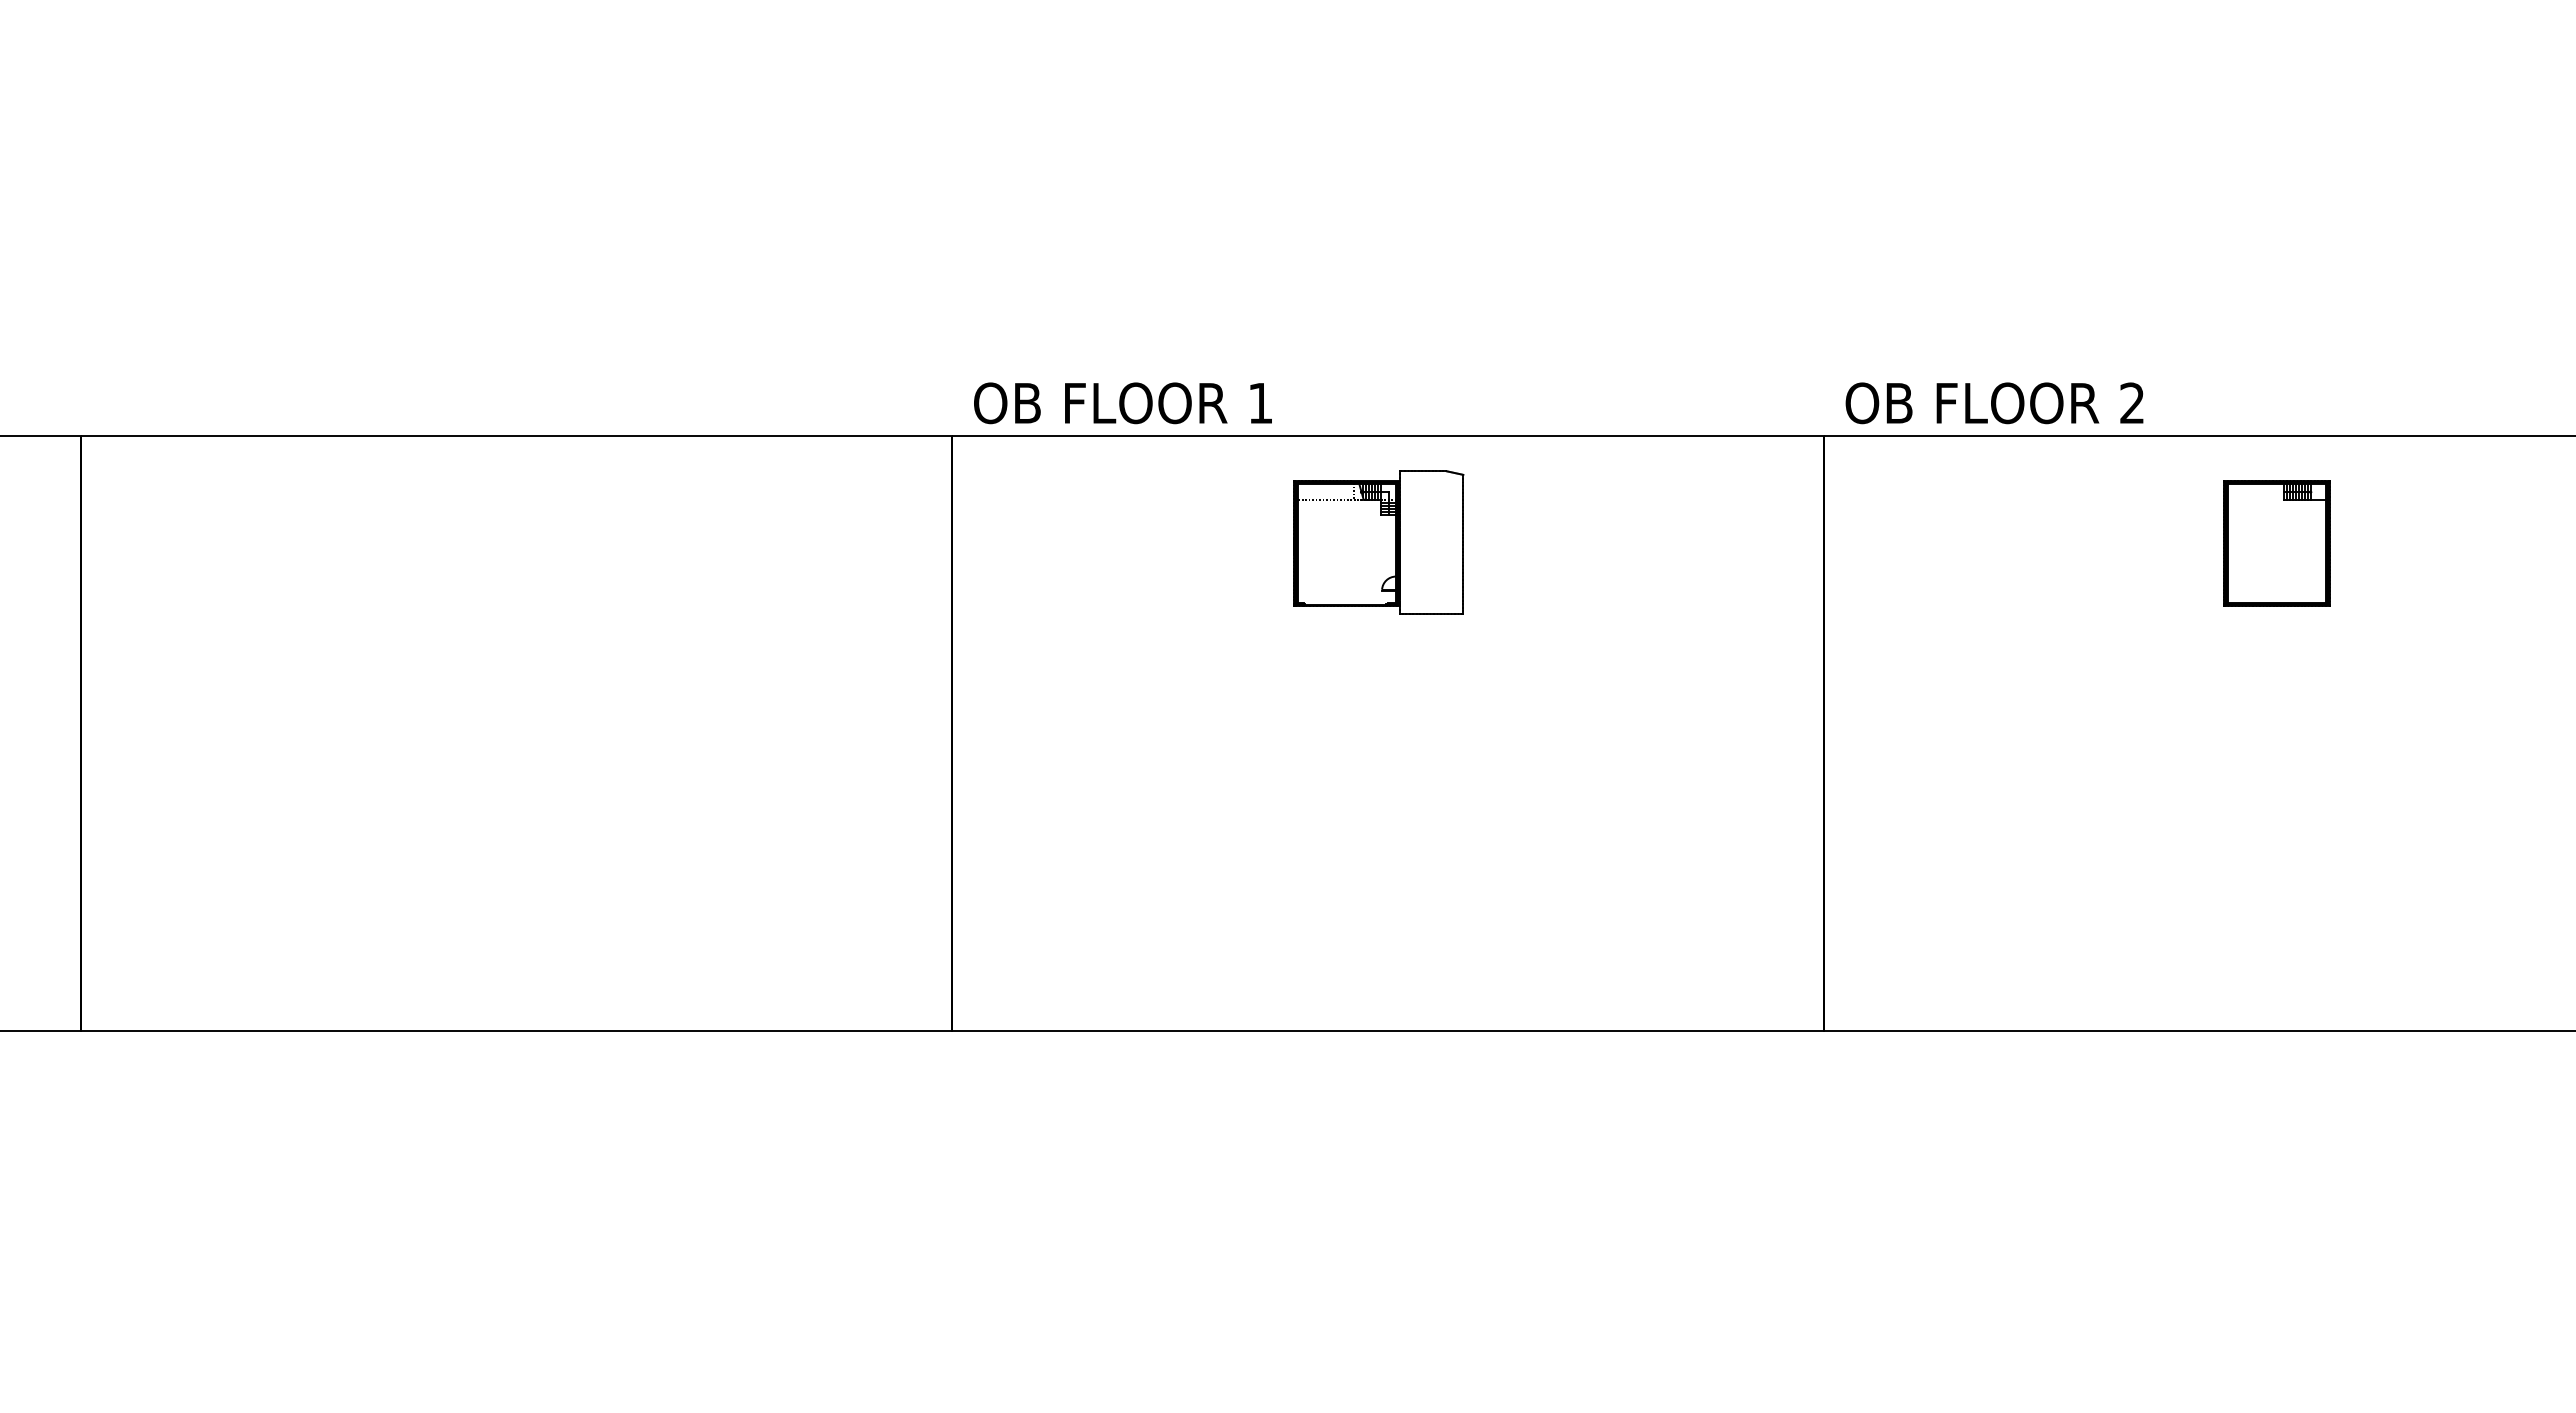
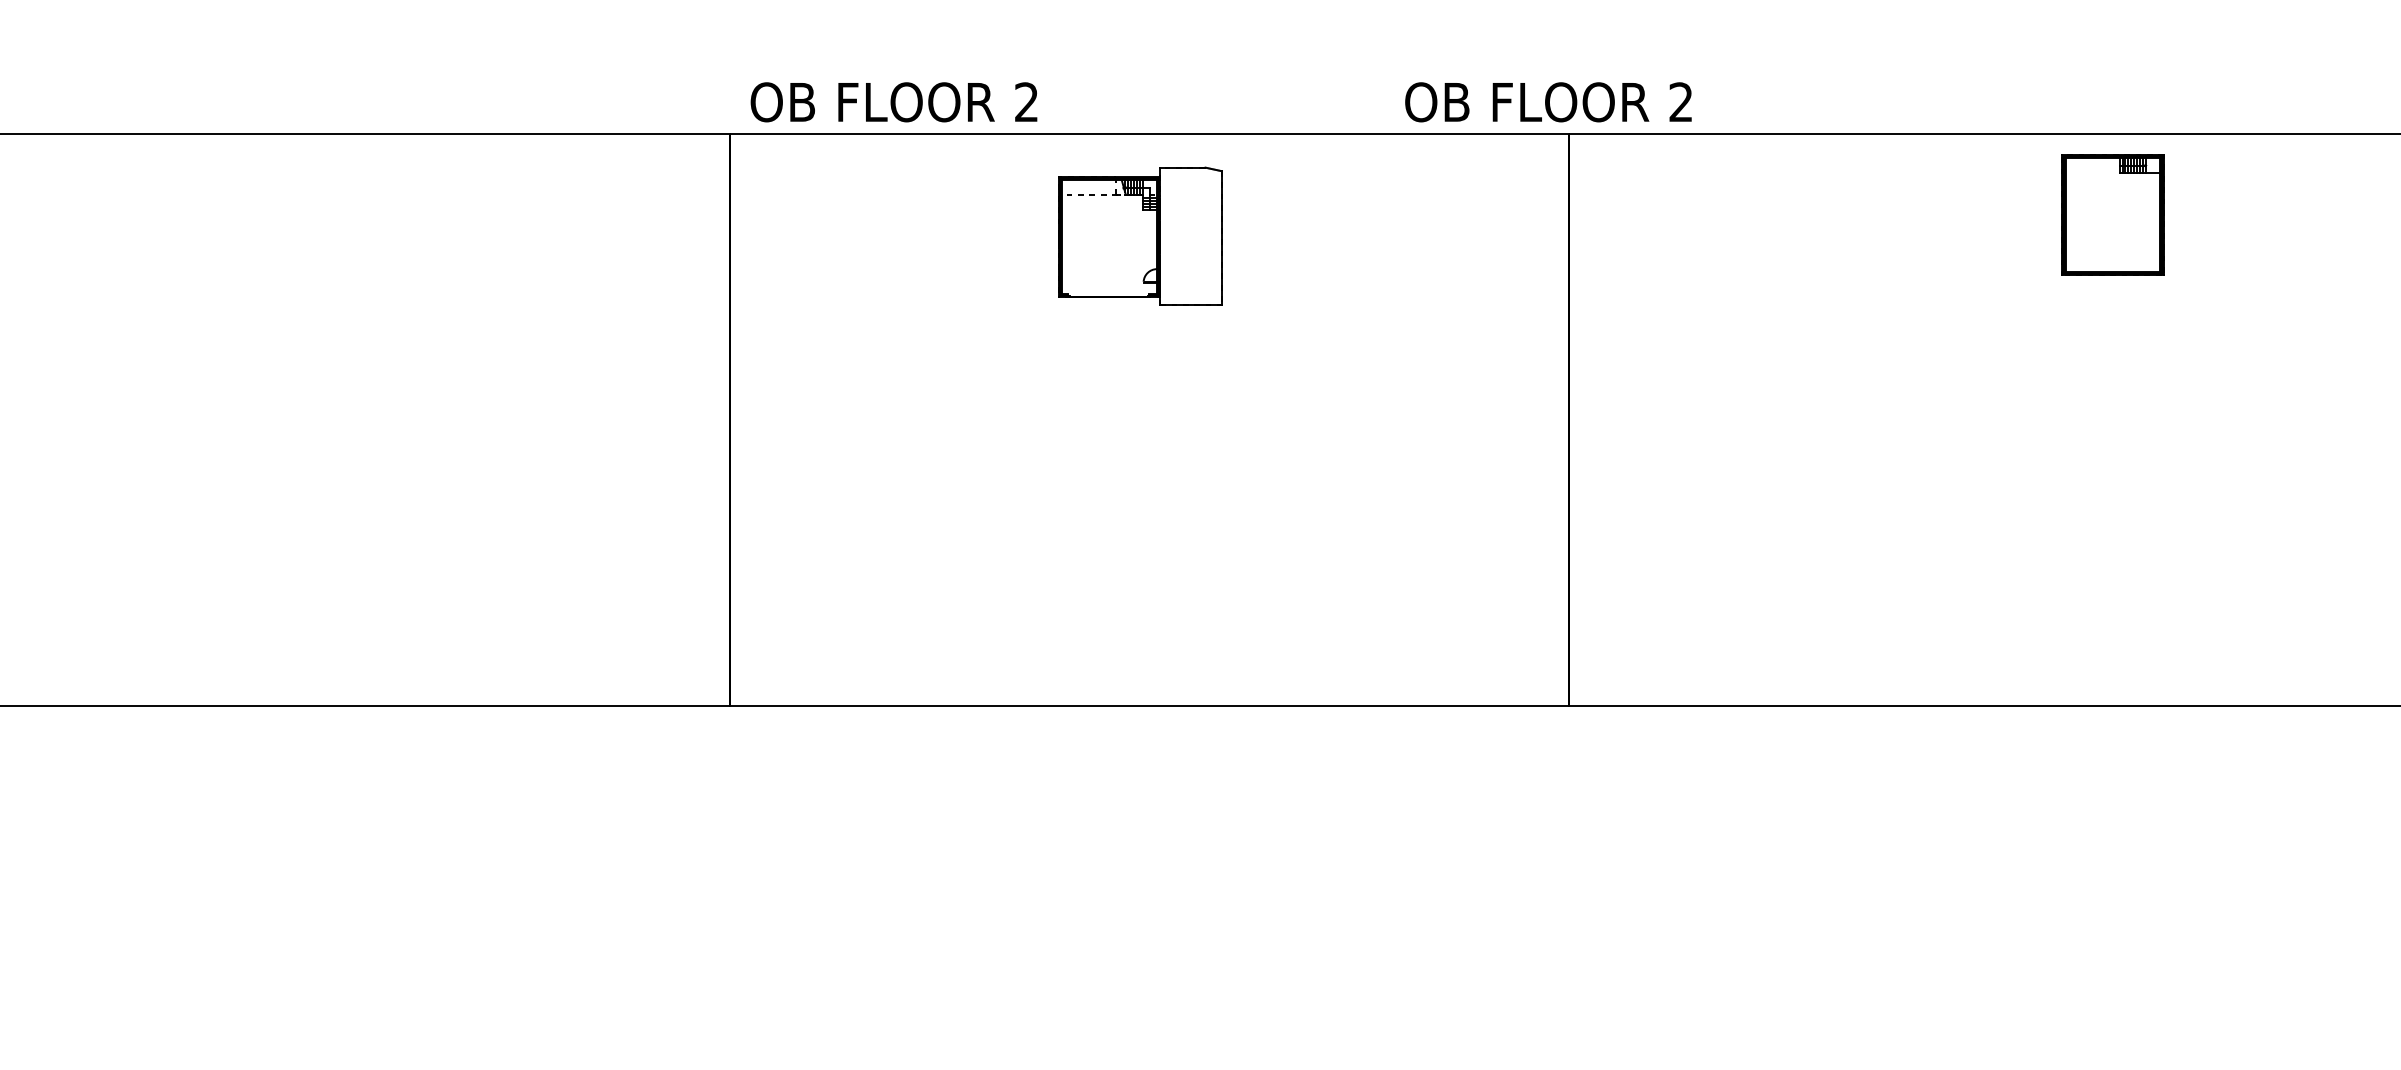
text: (1259, 402) -> (1025, 101), 1 -> 2
text: (1994, 403) -> (1548, 102), moved
part: (2276, 543) -> (2112, 215), moved

